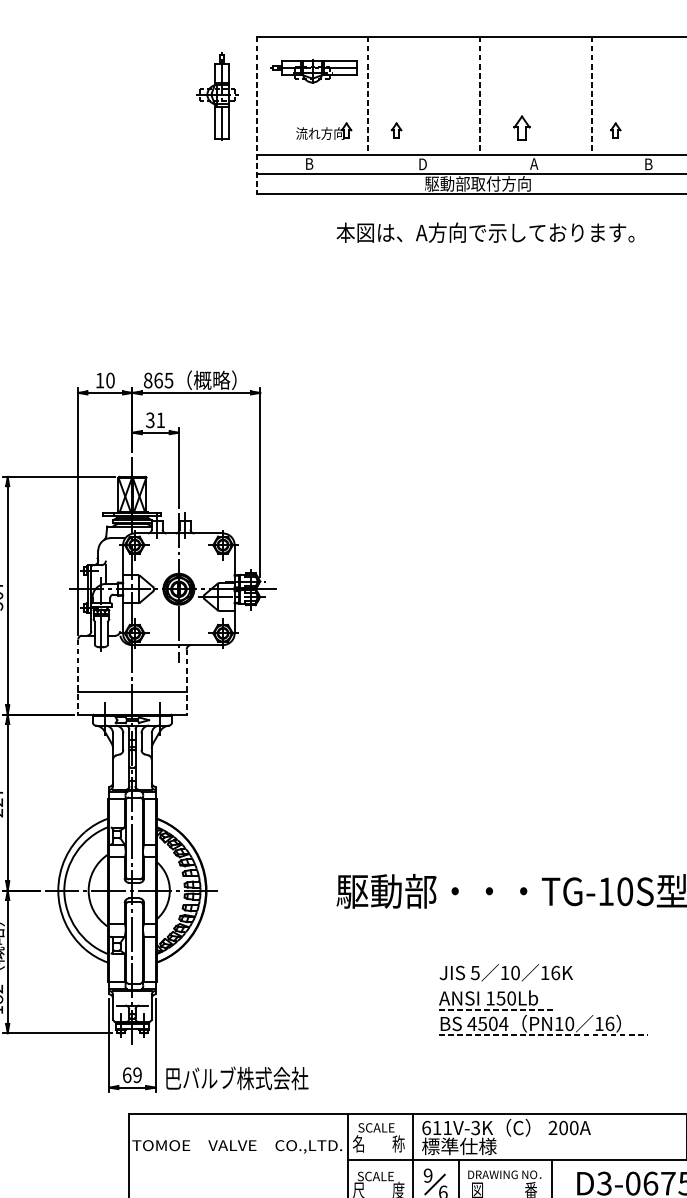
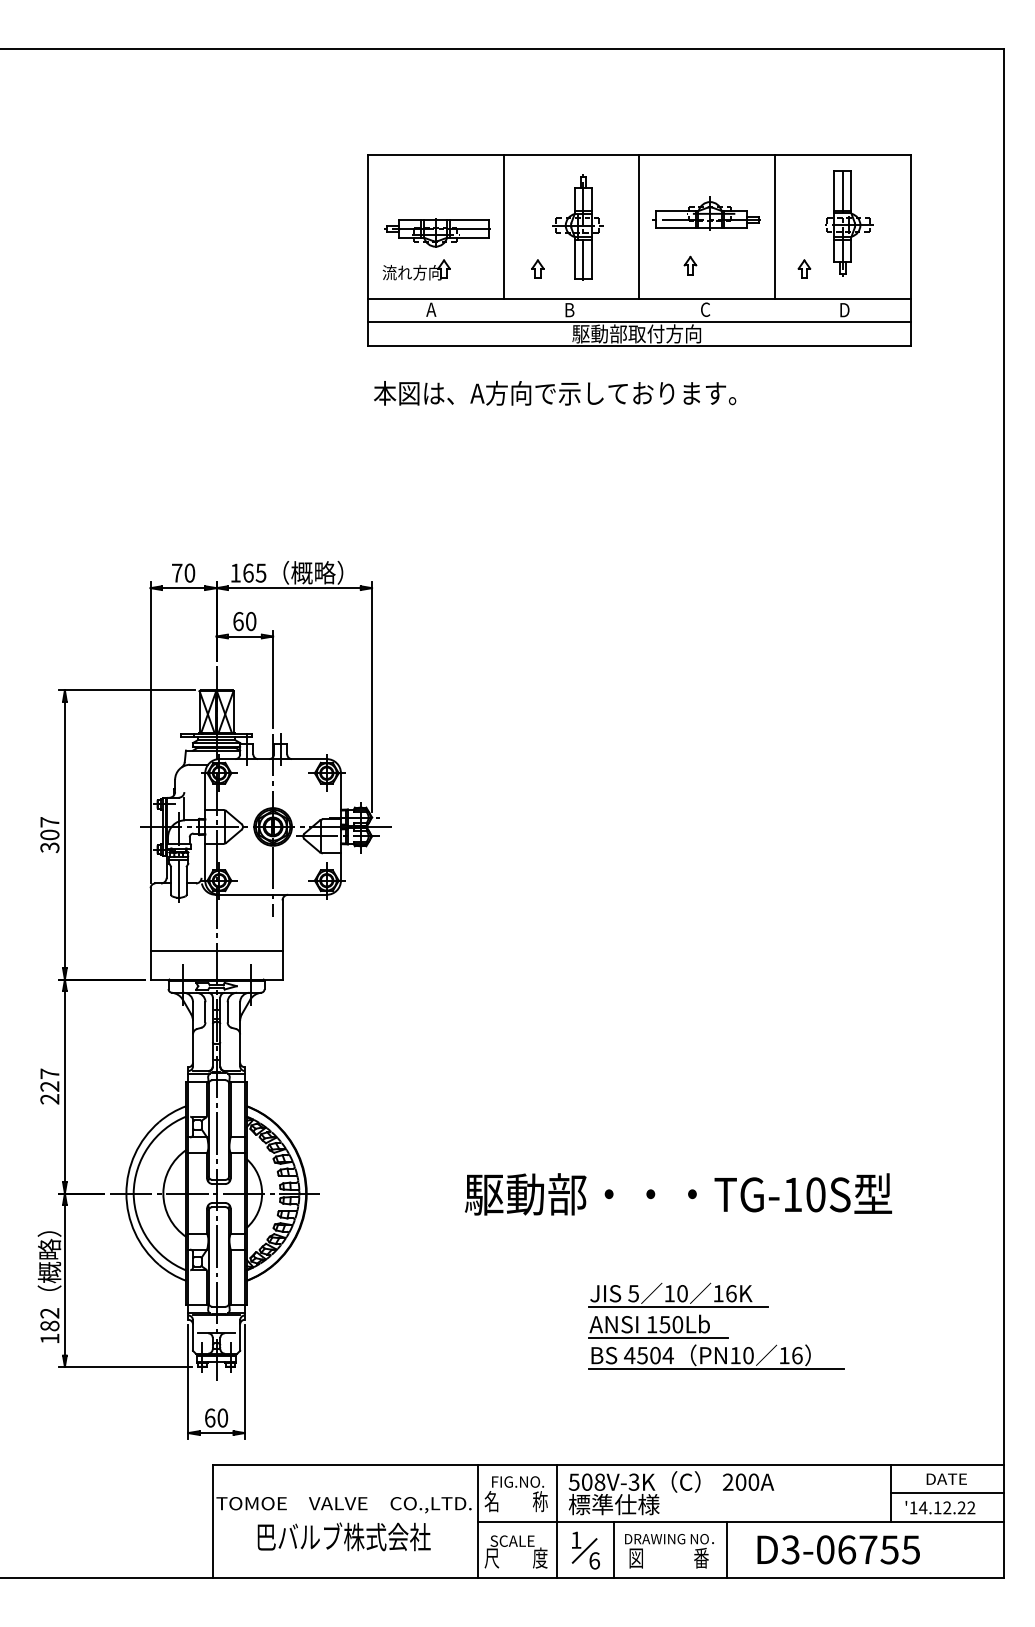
part: (314, 70) -> (437, 232), moved
part: (535, 84) -> (706, 213), added
part: (652, 93) -> (849, 223), added
line: (368, 95) -> (503, 226), dashed -> solid
line: (480, 95) -> (639, 226), dashed -> solid
line: (591, 95) -> (775, 226), dashed -> solid
part: (217, 96) -> (577, 227), moved
line: (256, 115) -> (367, 250), dashed -> solid
part: (522, 127) -> (690, 265), size x0.62
part: (323, 130) -> (416, 269), moved
text: (309, 163) -> (431, 309), B -> A
text: (534, 163) -> (705, 309), A -> C
text: (423, 164) -> (570, 310), D -> B
text: (649, 164) -> (845, 310), B -> D
text: (485, 232) -> (555, 392), moved
text: (100, 380) -> (177, 572), 10 -> 70
text: (147, 380) -> (235, 572), 865 -> 165
text: (155, 420) -> (244, 621), 31 -> 60
line: (78, 676) -> (150, 933), dashed -> solid
line: (186, 682) -> (282, 940), dashed -> solid
line: (512, 984) -> (678, 1307), added
line: (495, 1009) -> (658, 1338), dashed -> solid
line: (544, 1035) -> (717, 1369), dashed -> solid
text: (137, 1074) -> (222, 1417), 69 -> 60
text: (236, 1078) -> (343, 1536), moved
text: (379, 1127) -> (517, 1481), SCALE -> FIG.NO.
text: (436, 1127) -> (586, 1481), 611V-3K -> 508V-3K
text: (428, 1175) -> (576, 1539), 9 -> 1

